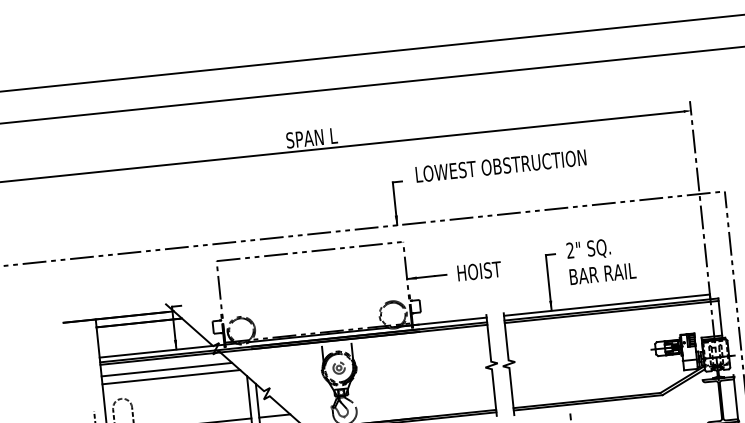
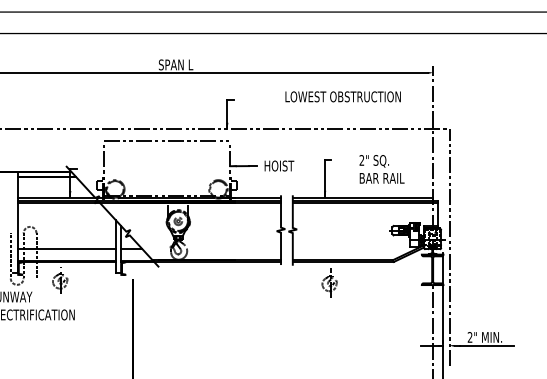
text: (499, 165) -> (342, 96), moved
text: (600, 260) -> (381, 169), moved
line: (166, 369) -> (62, 210), removed
line: (170, 376) -> (64, 215), removed

